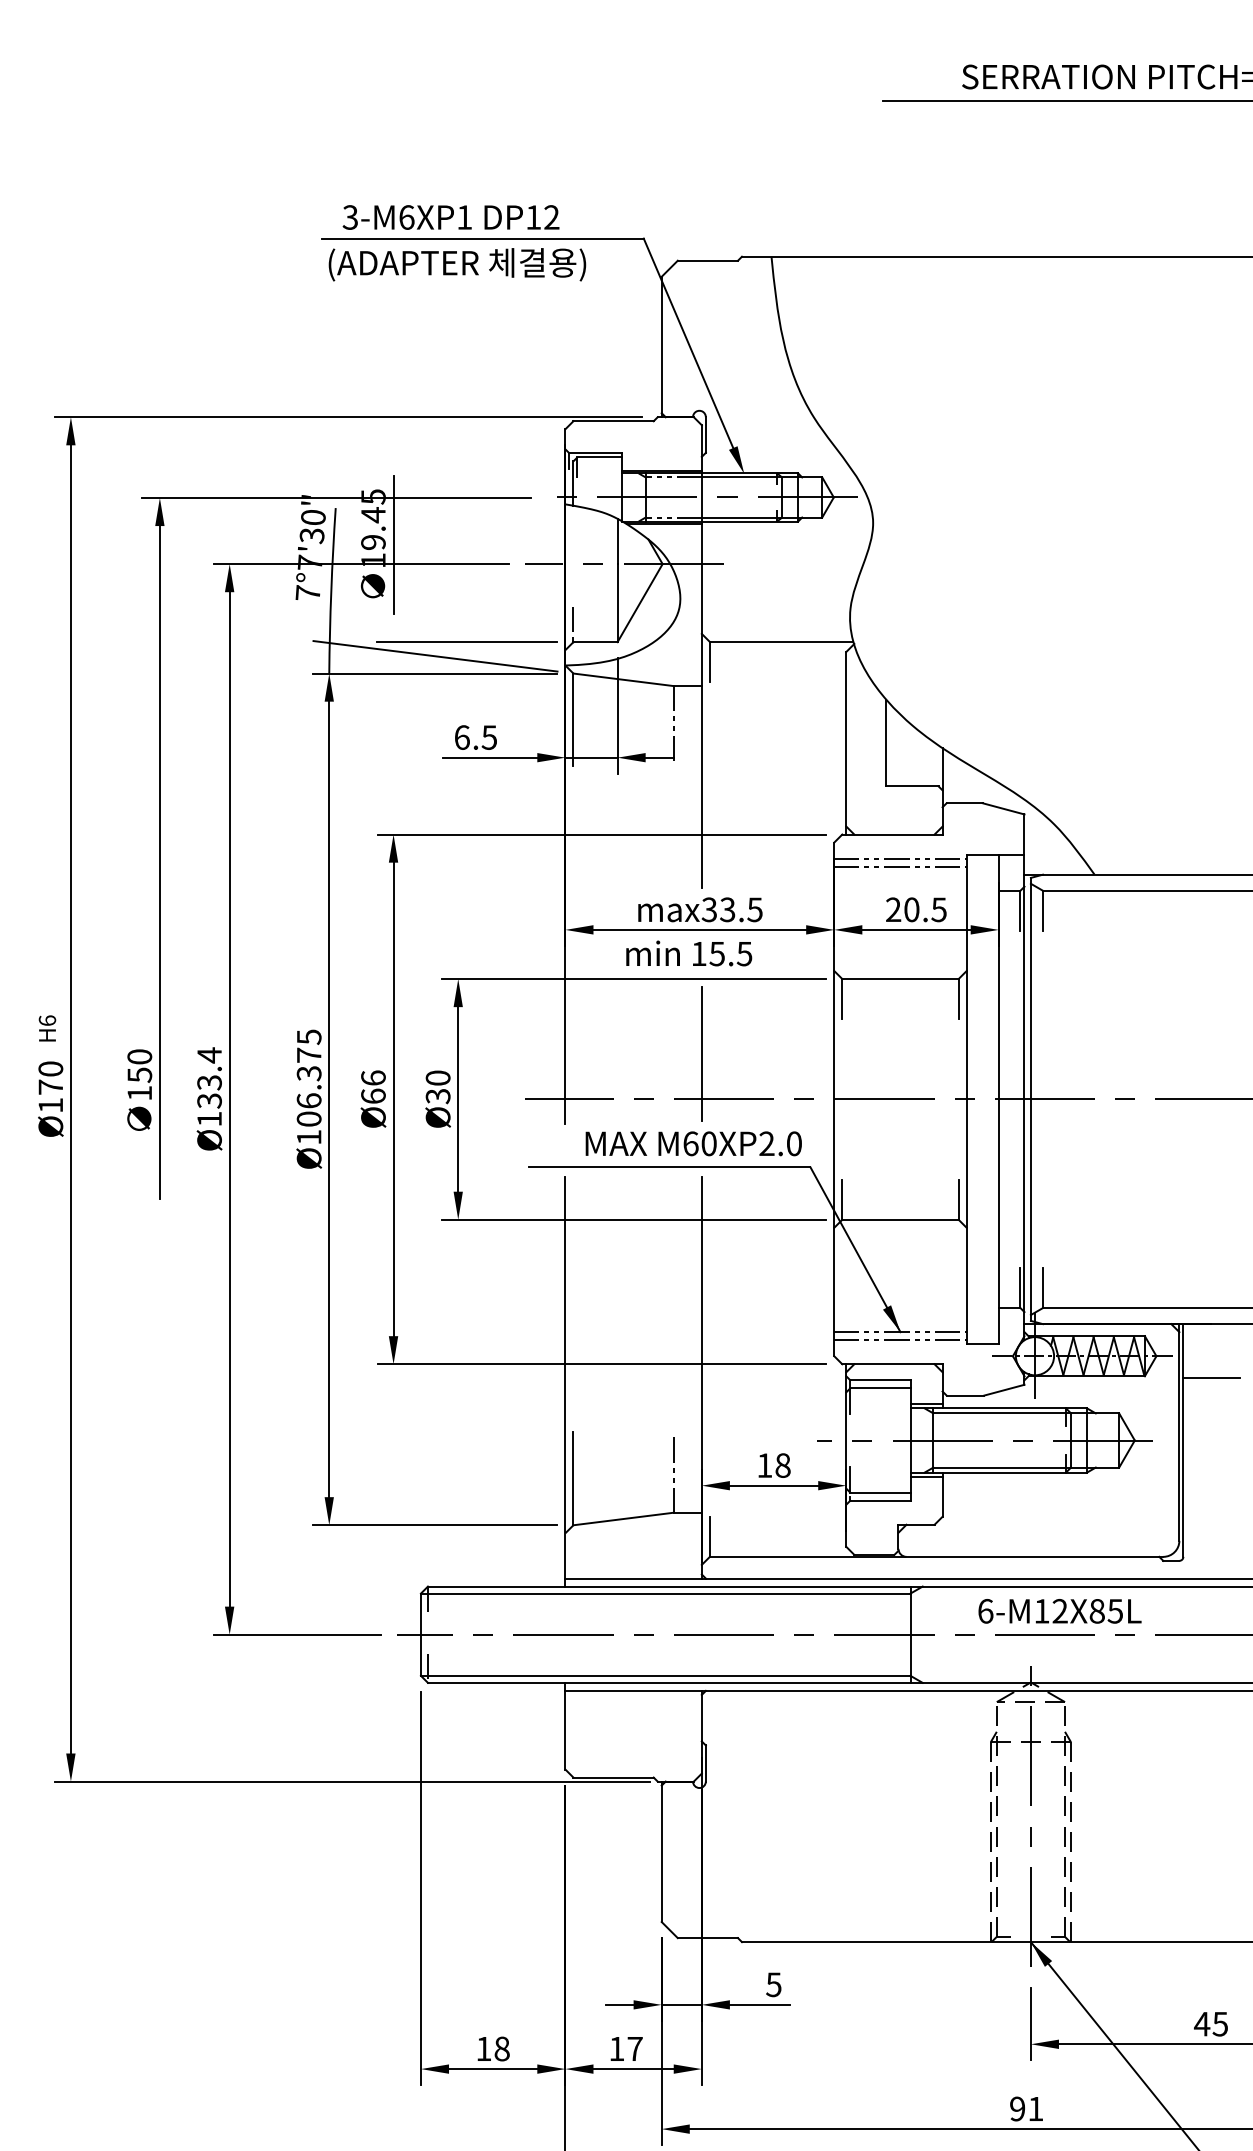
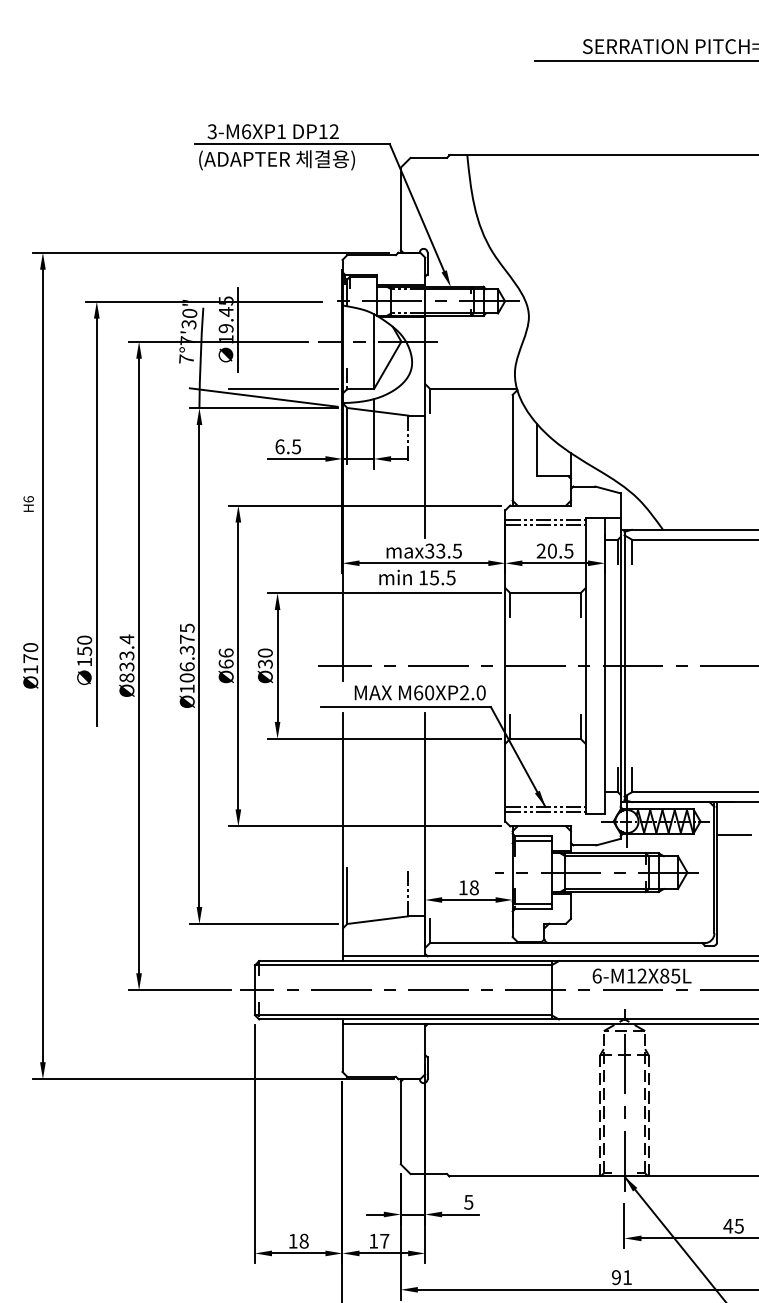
text: (47, 1027) -> (28, 503), moved
line: (702, 1054) -> (425, 638), removed
text: (208, 1118) -> (126, 677), Ø133.4 -> Ø833.4

